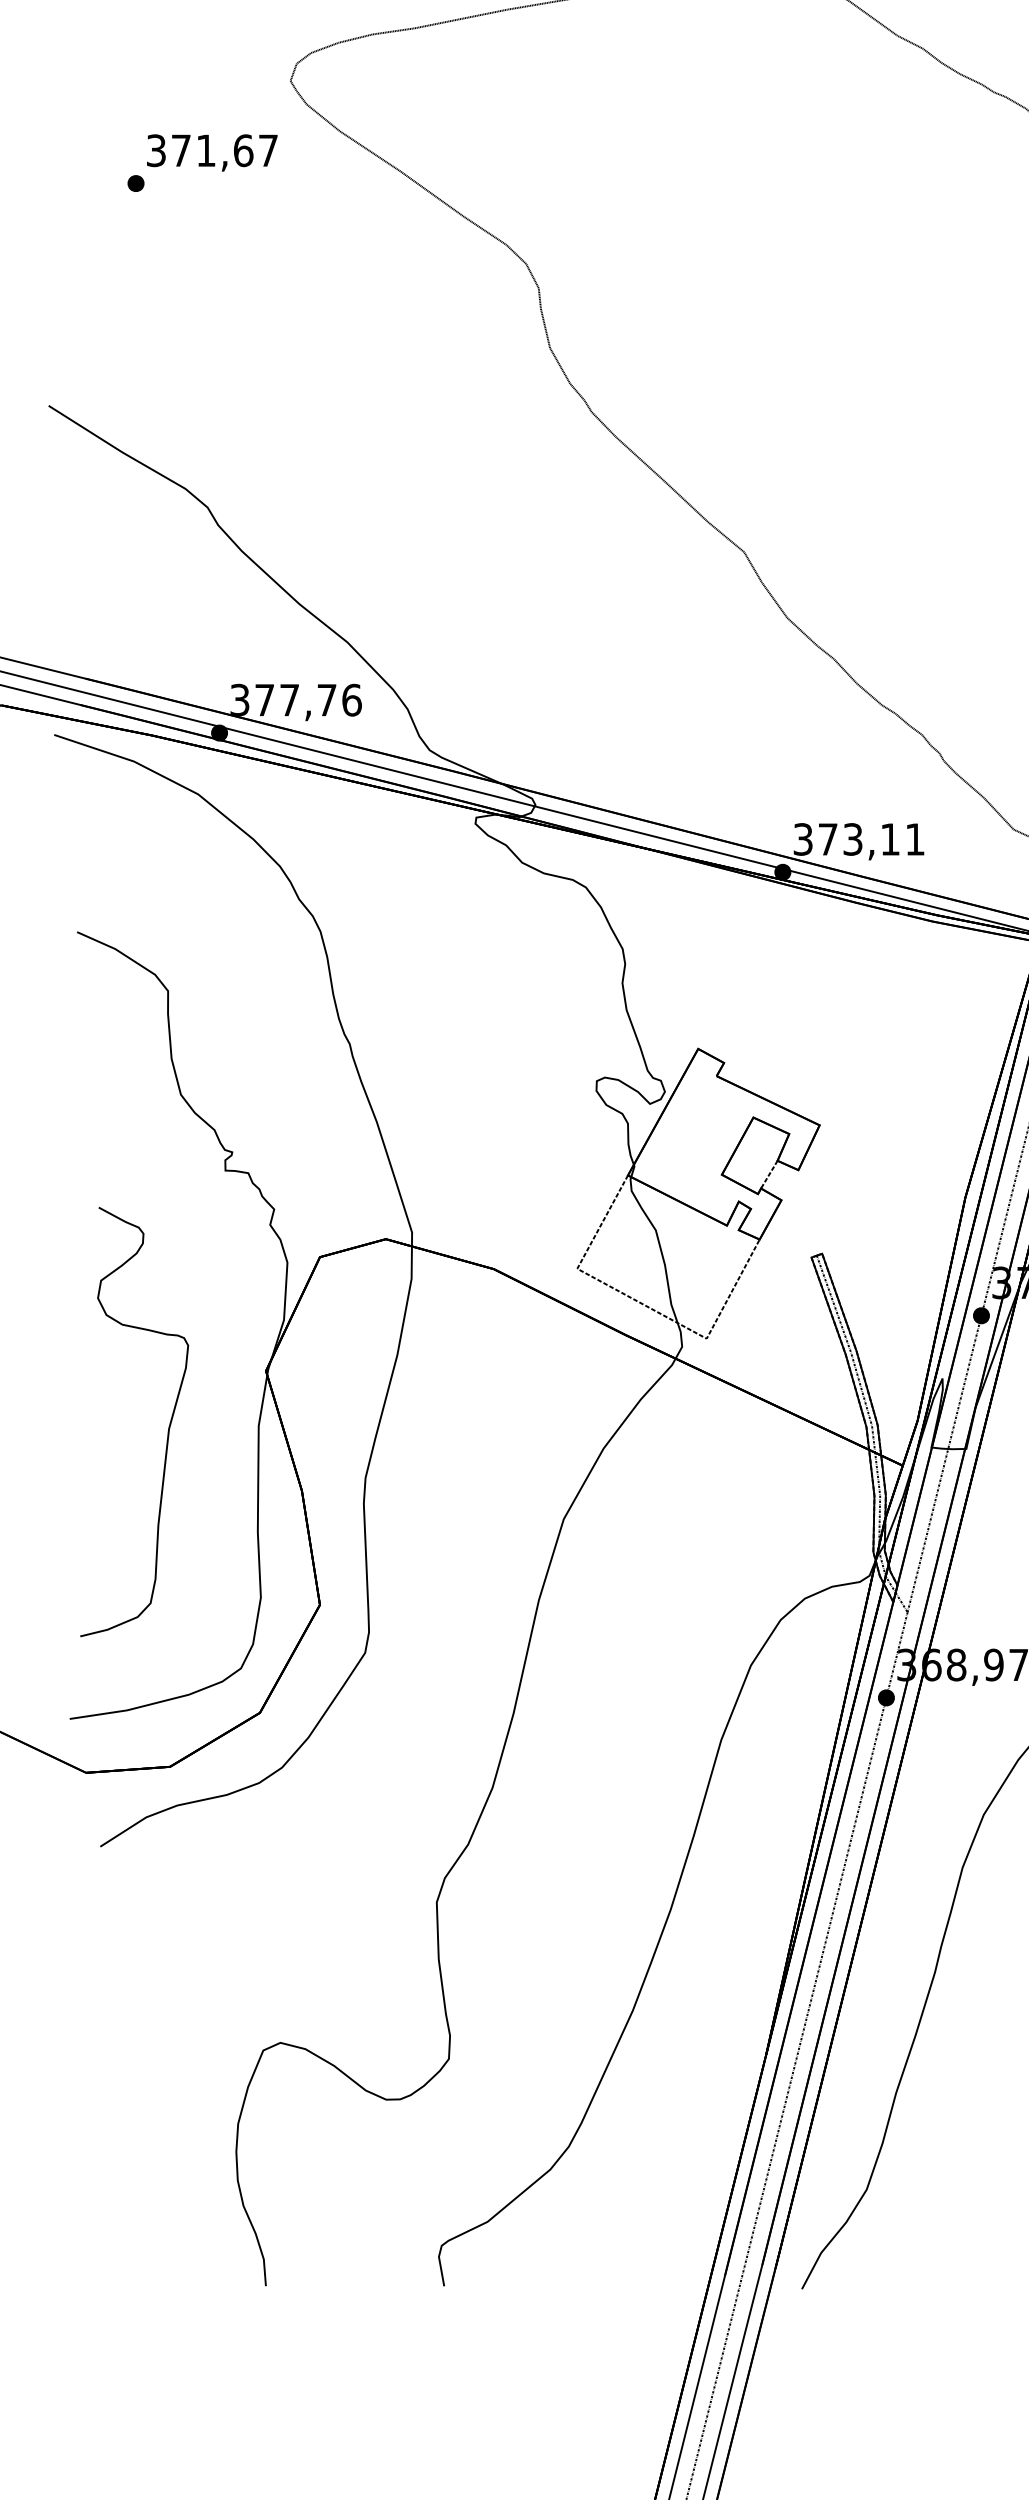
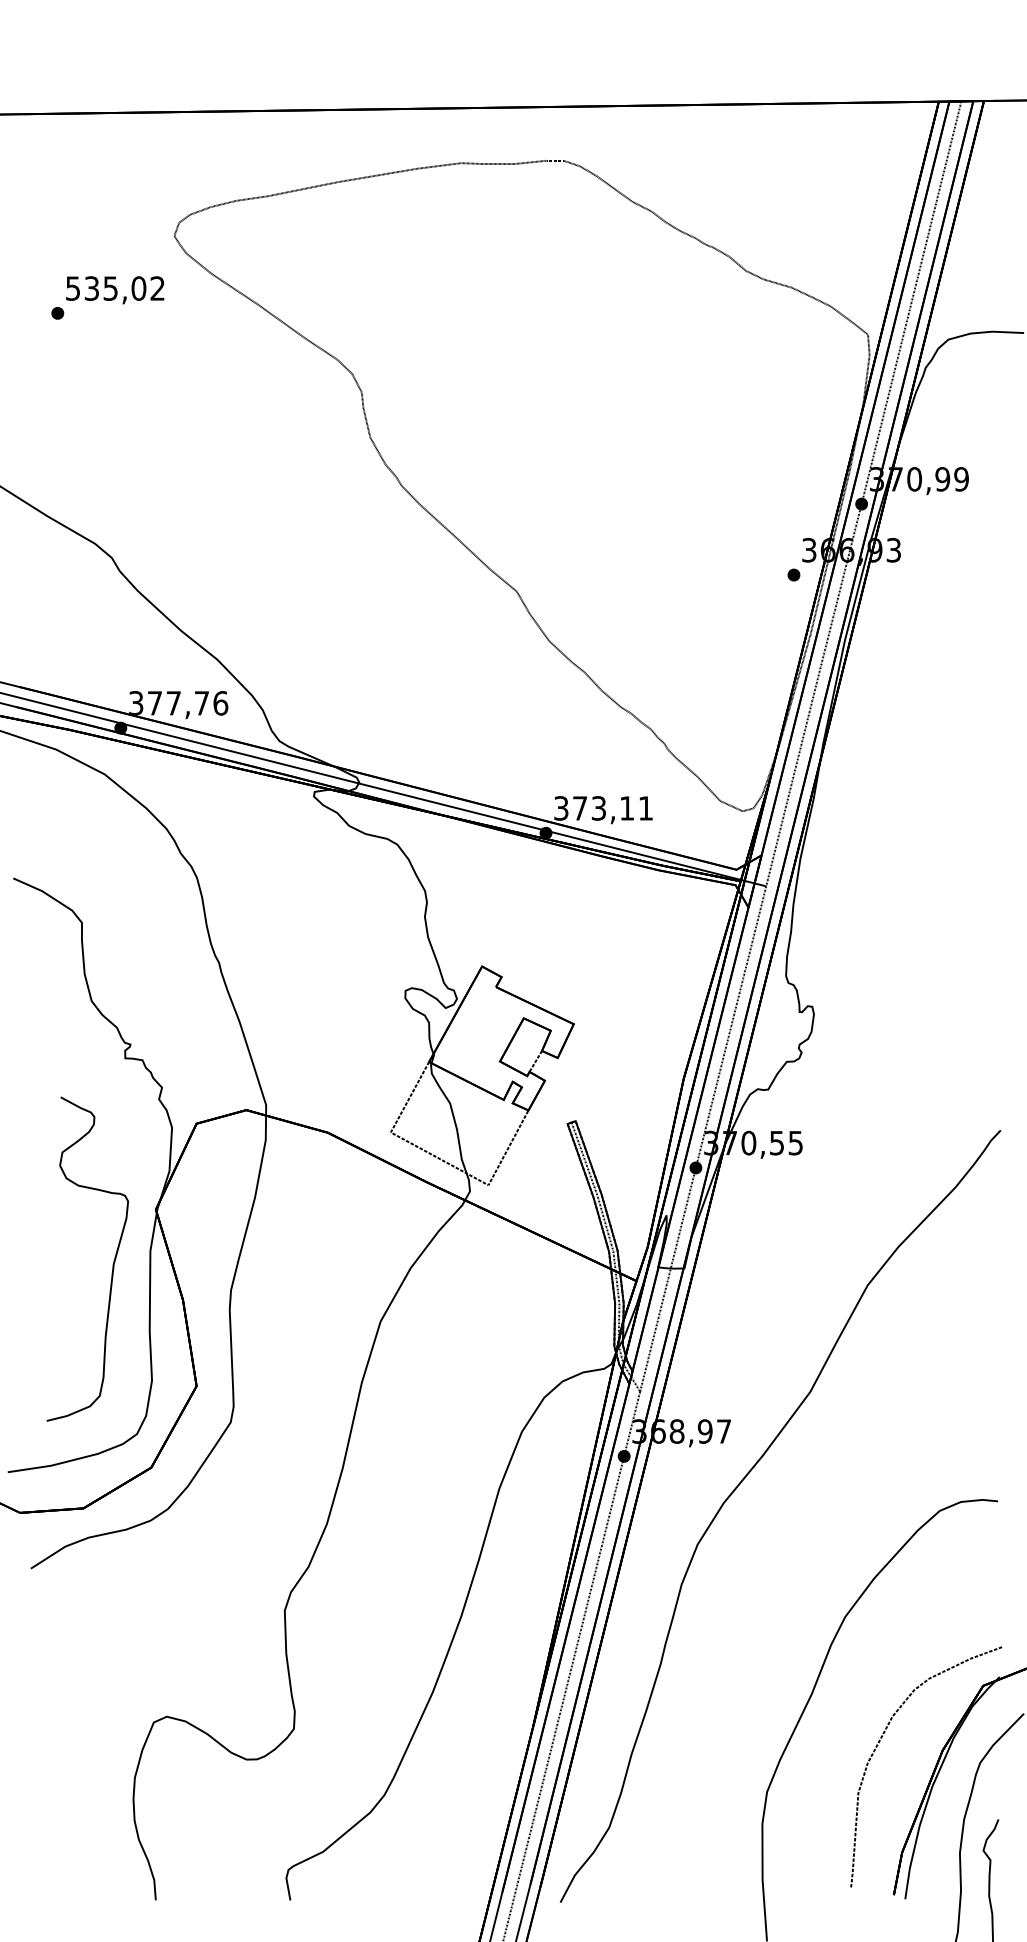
text: (212, 150) -> (115, 288), 371,67 -> 535,02
curve: (167, 1429) -> (112, 1264), moved

